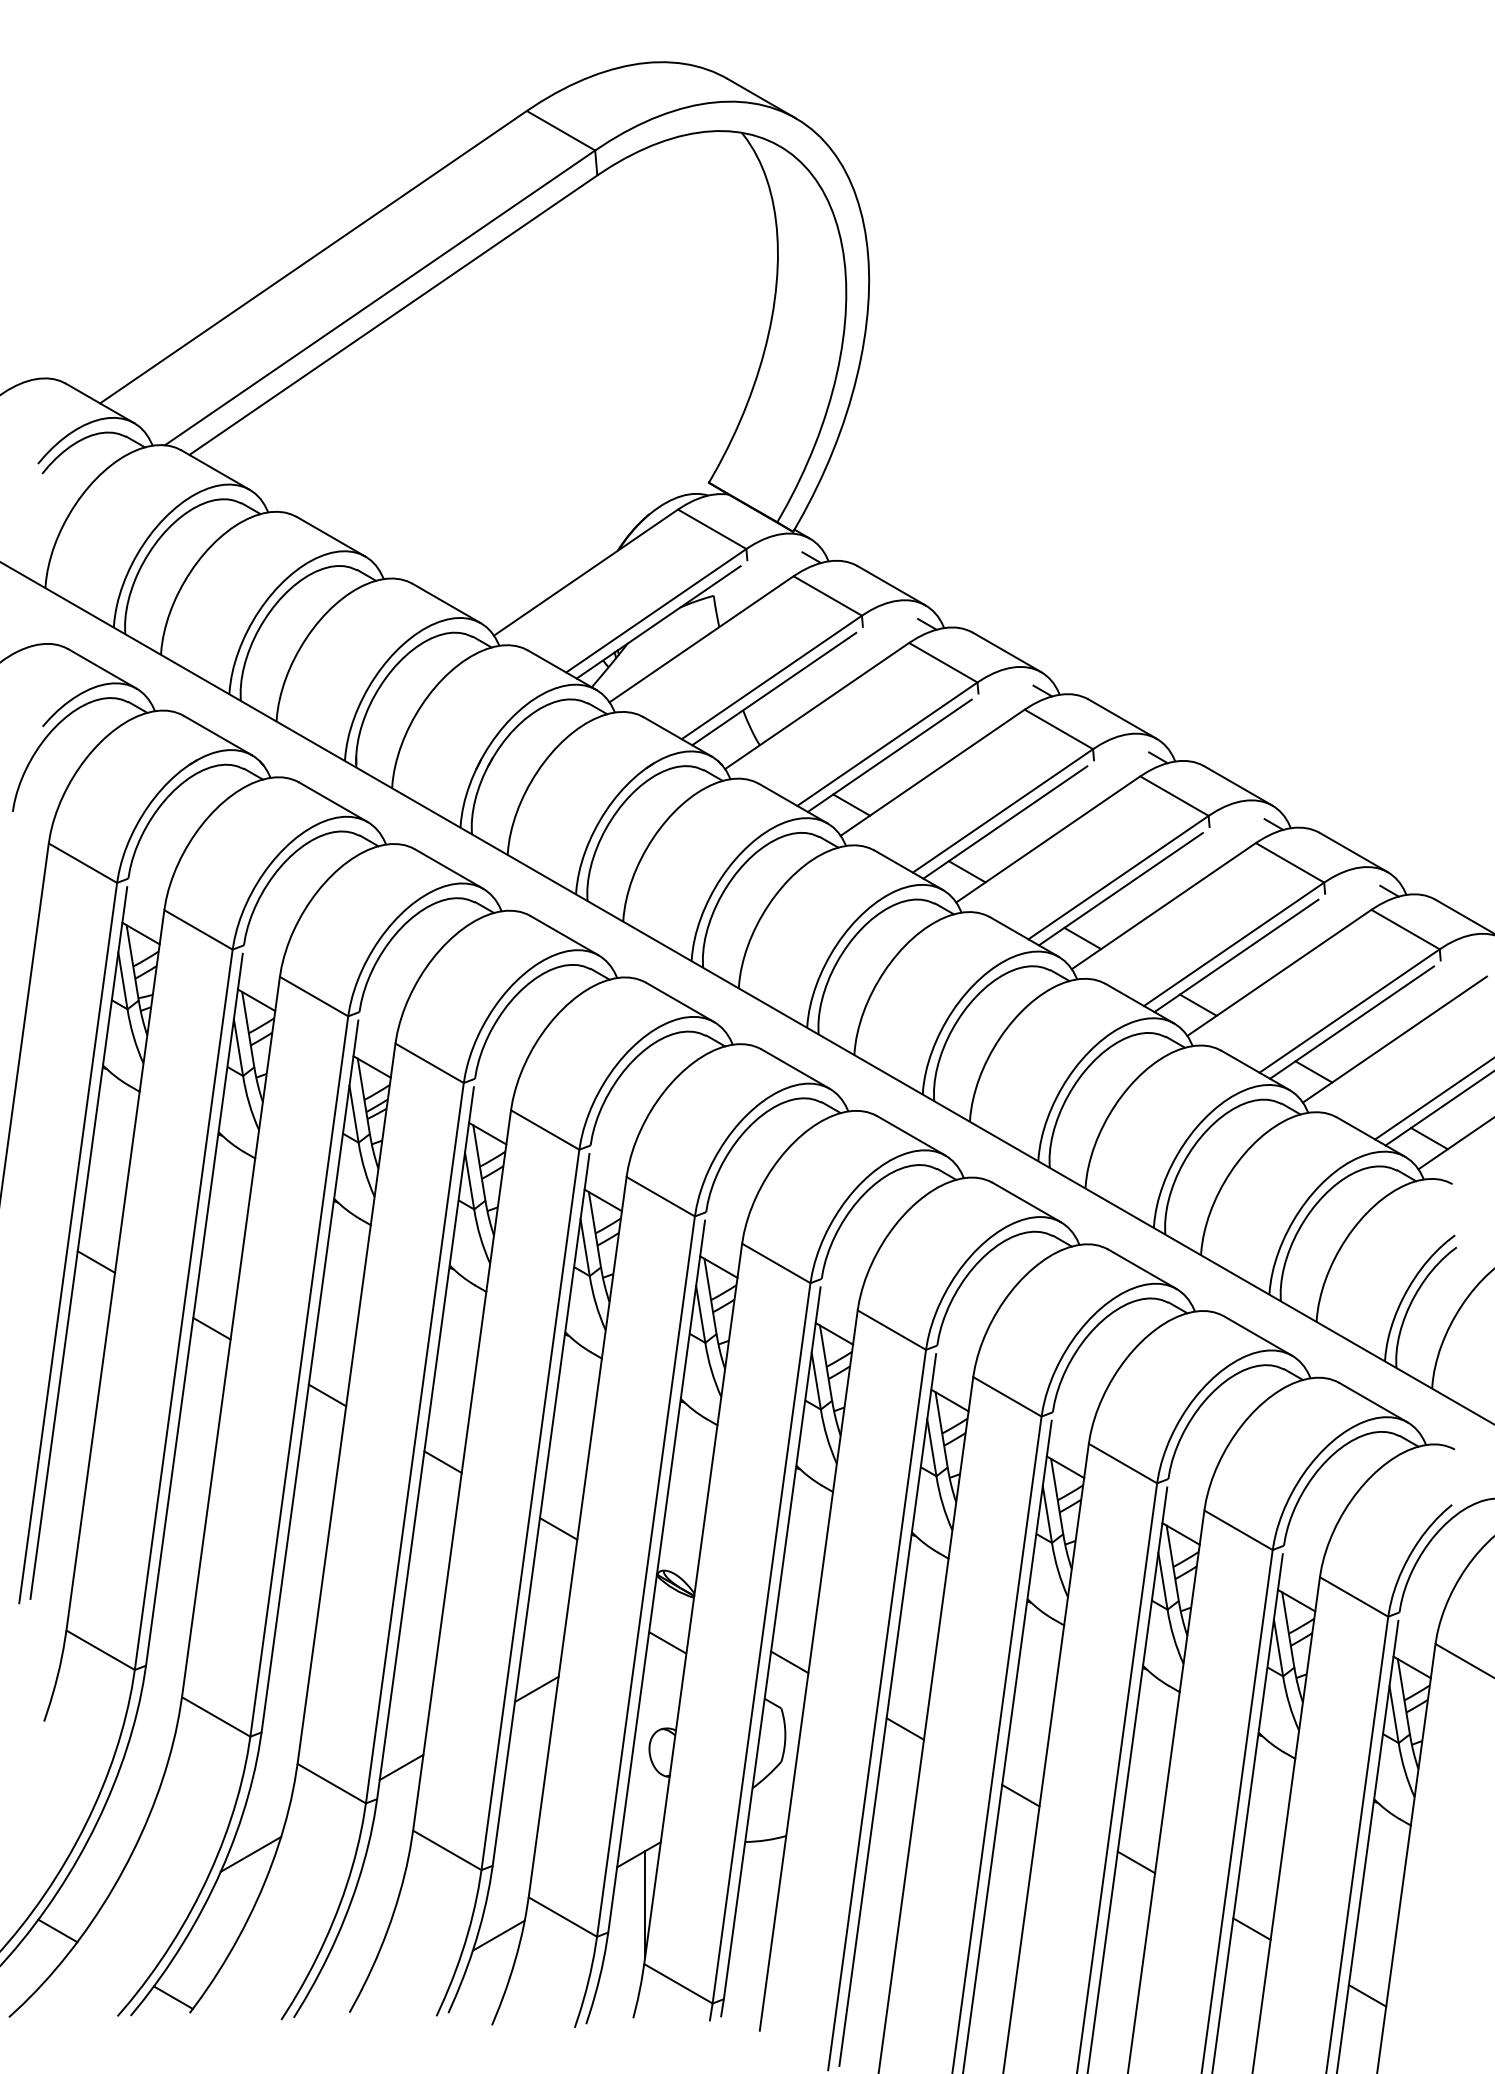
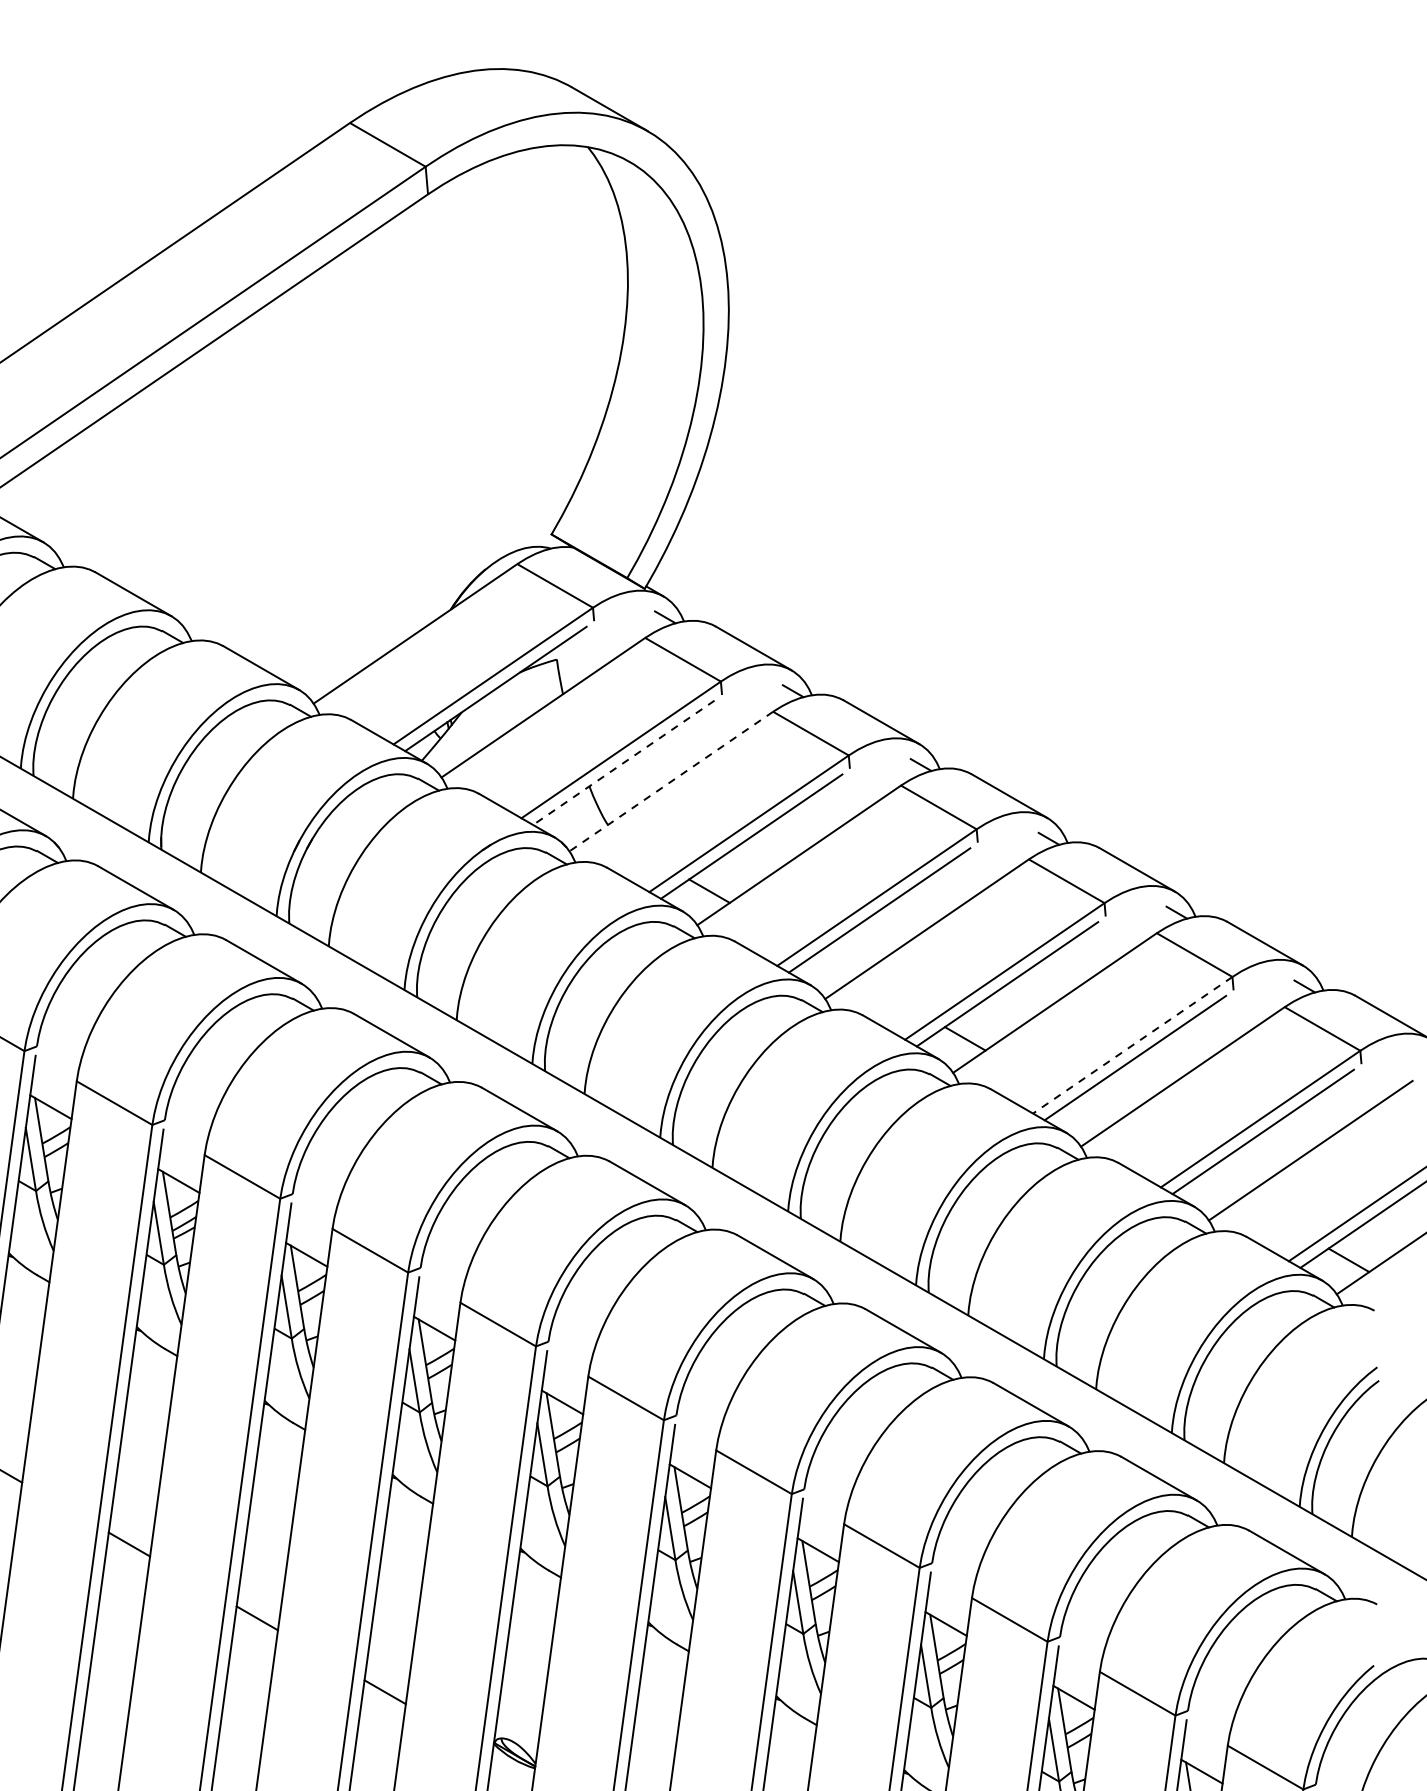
line: (773, 689) -> (623, 763), solid -> dashed
line: (817, 706) -> (671, 782), solid -> dashed
line: (966, 871) -> (836, 964), removed
line: (1233, 944) -> (1132, 1045), solid -> dashed
line: (1197, 1004) -> (1092, 1111), removed
line: (1313, 1071) -> (1220, 1186), removed

